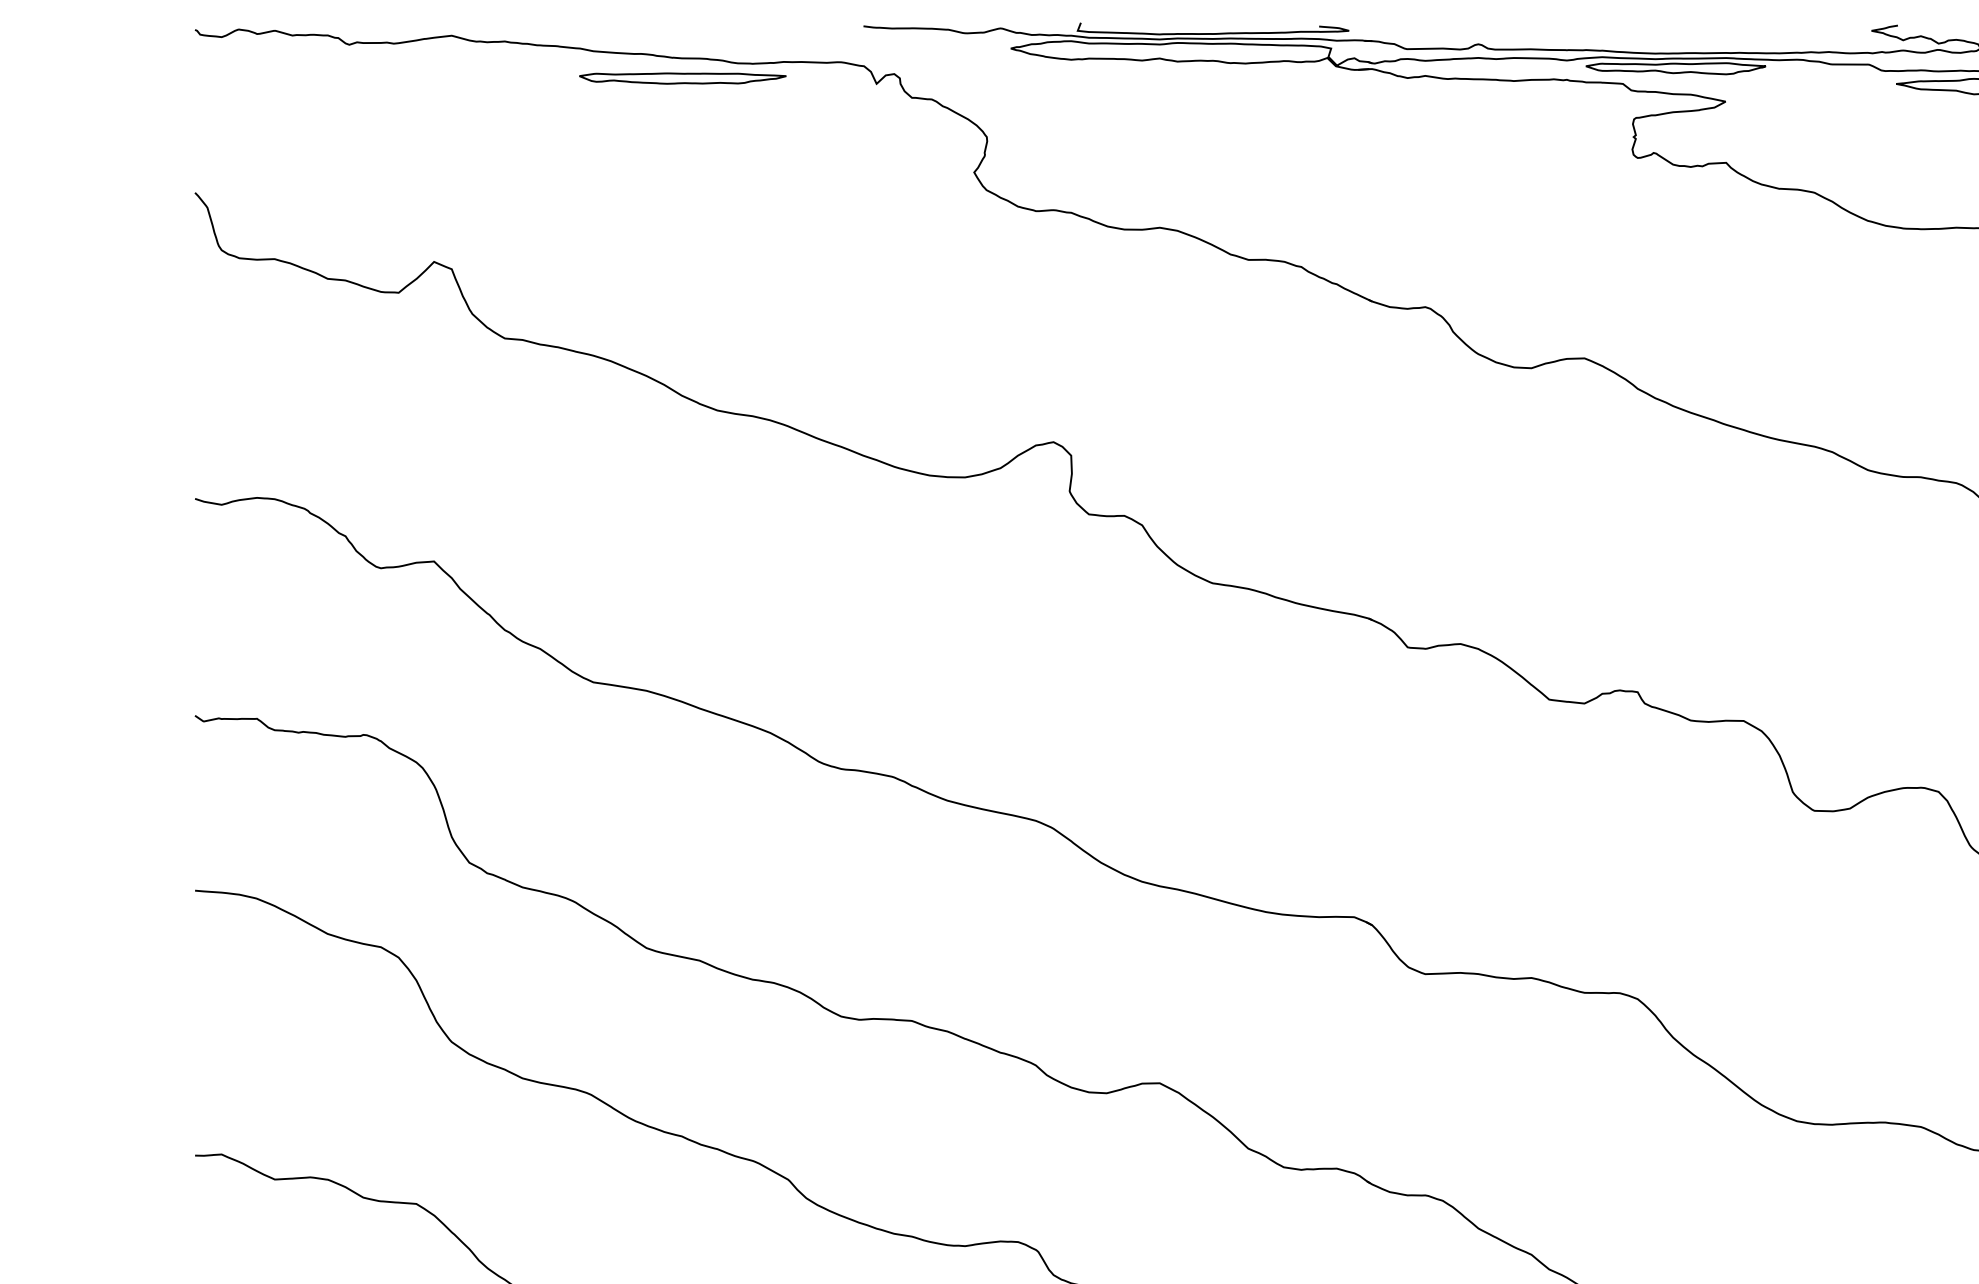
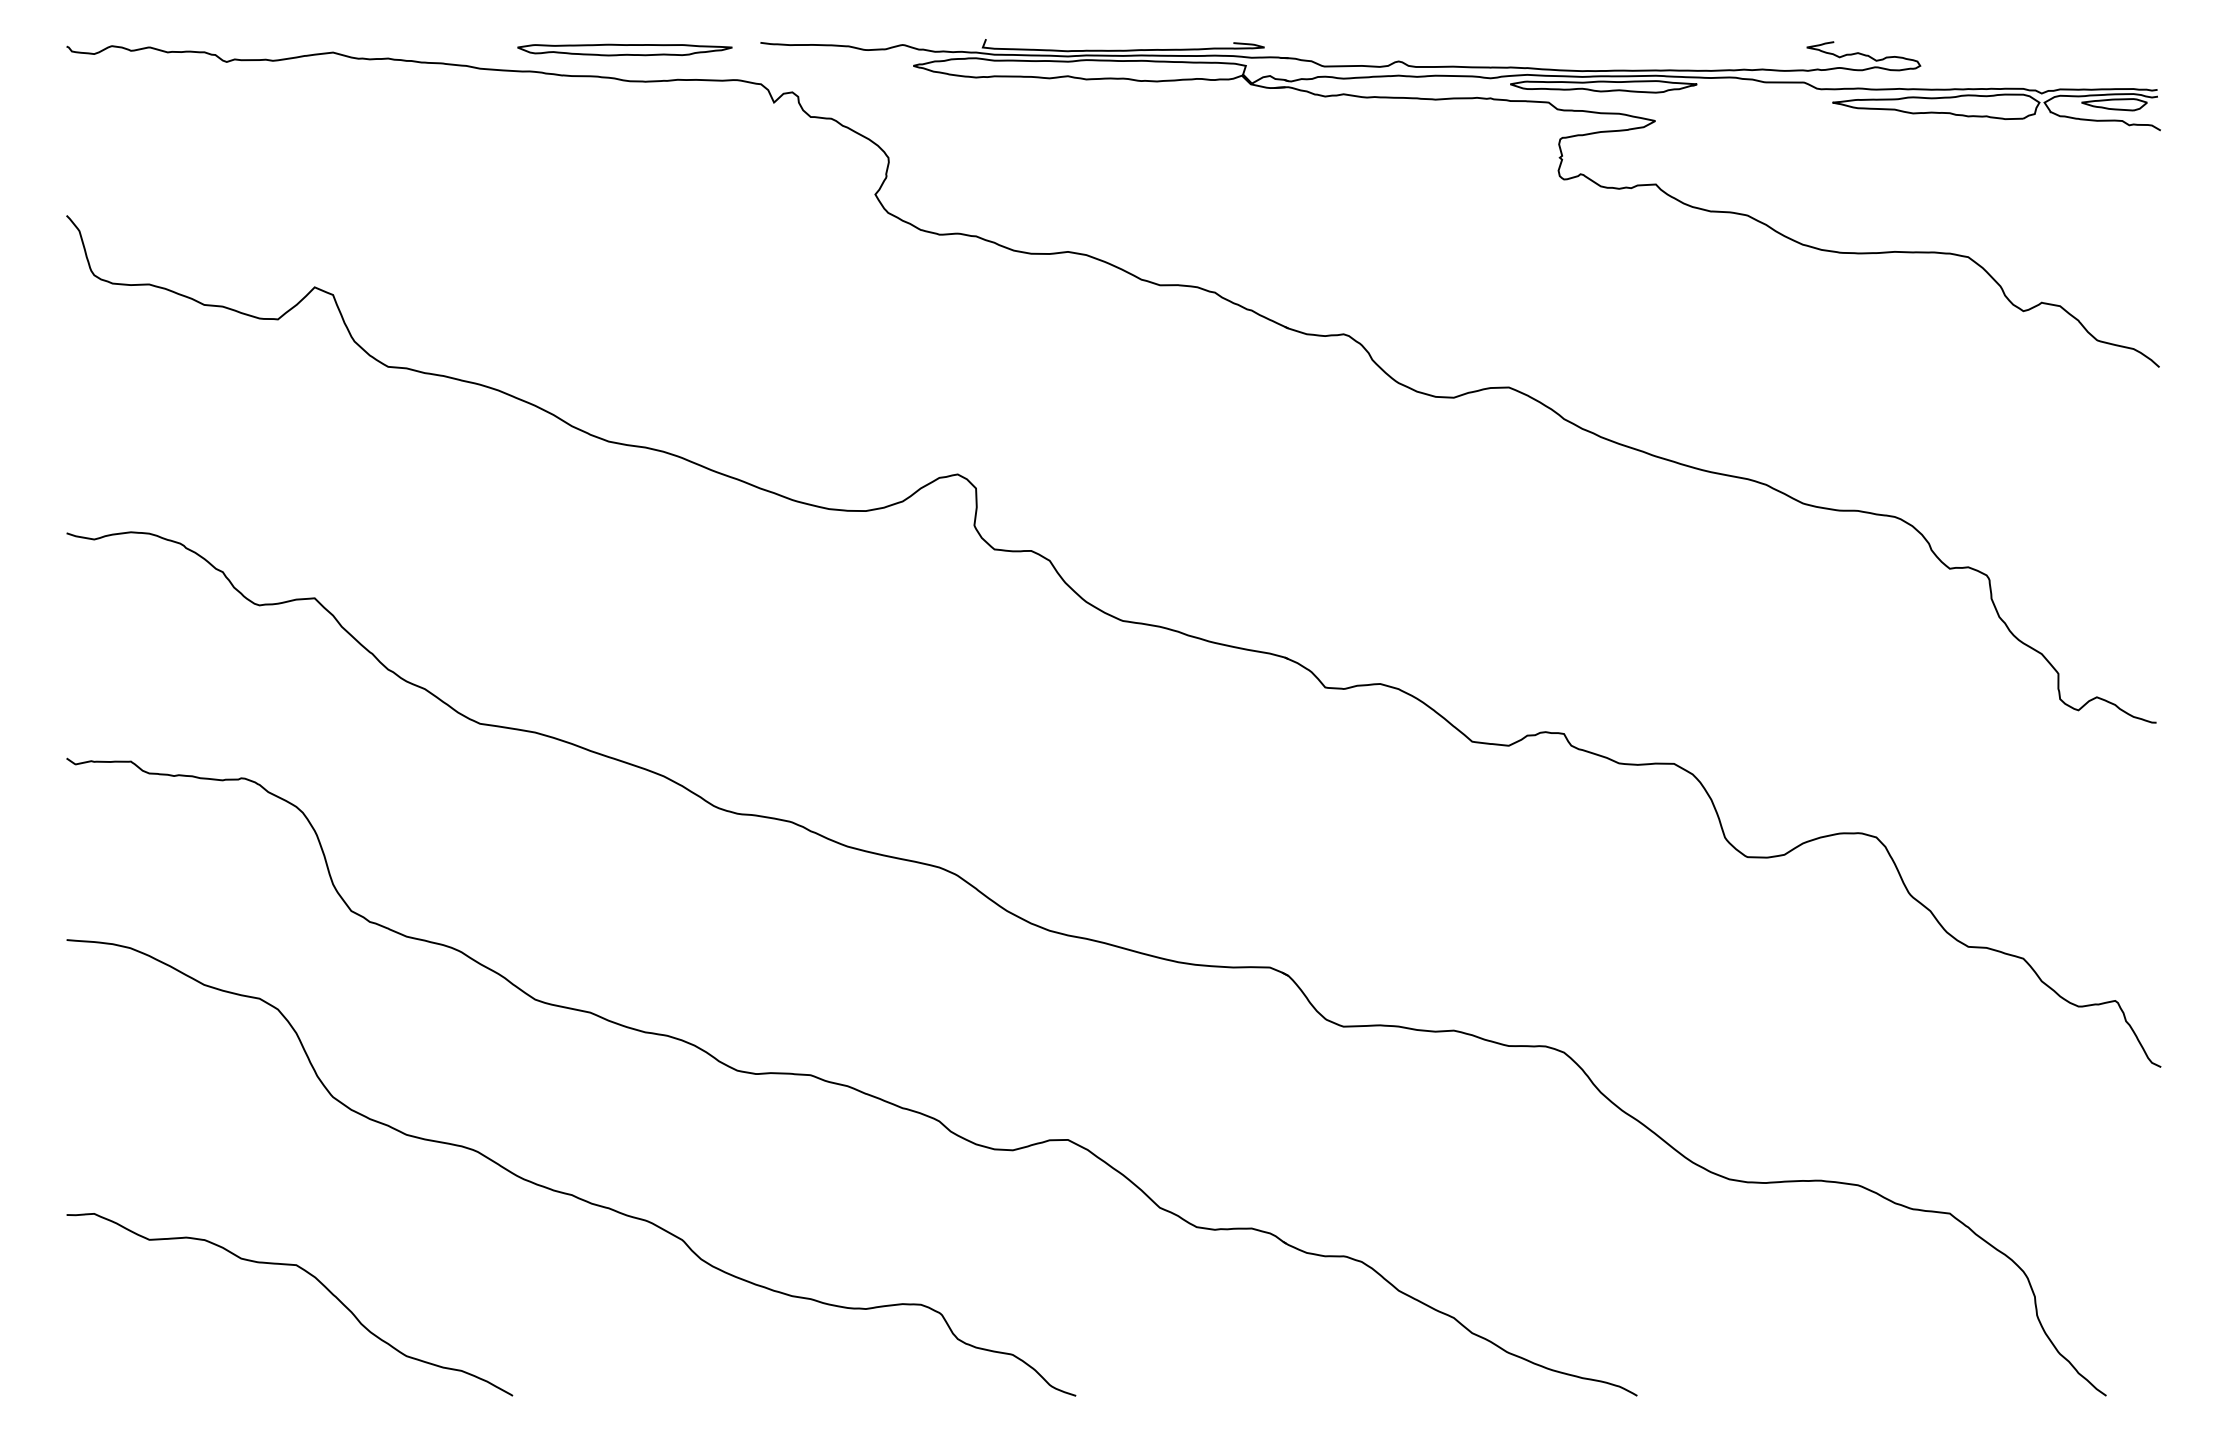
part: (682, 78) -> (624, 49), moved

